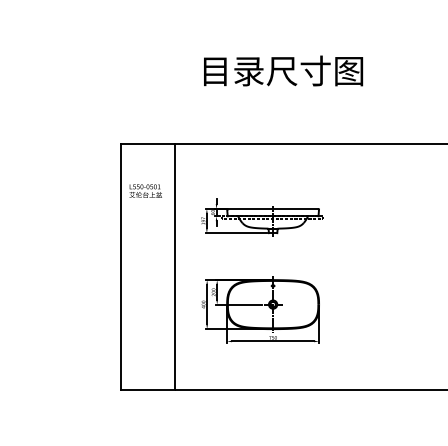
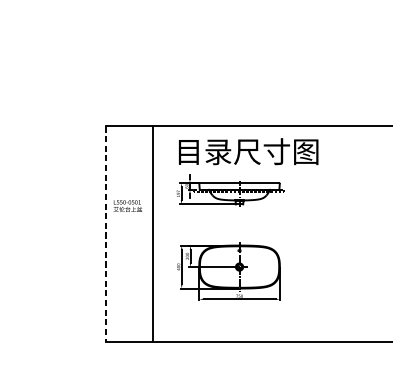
text: (283, 70) -> (248, 151), moved
text: (145, 190) -> (127, 205), moved
line: (121, 267) -> (106, 234), solid -> dashed

